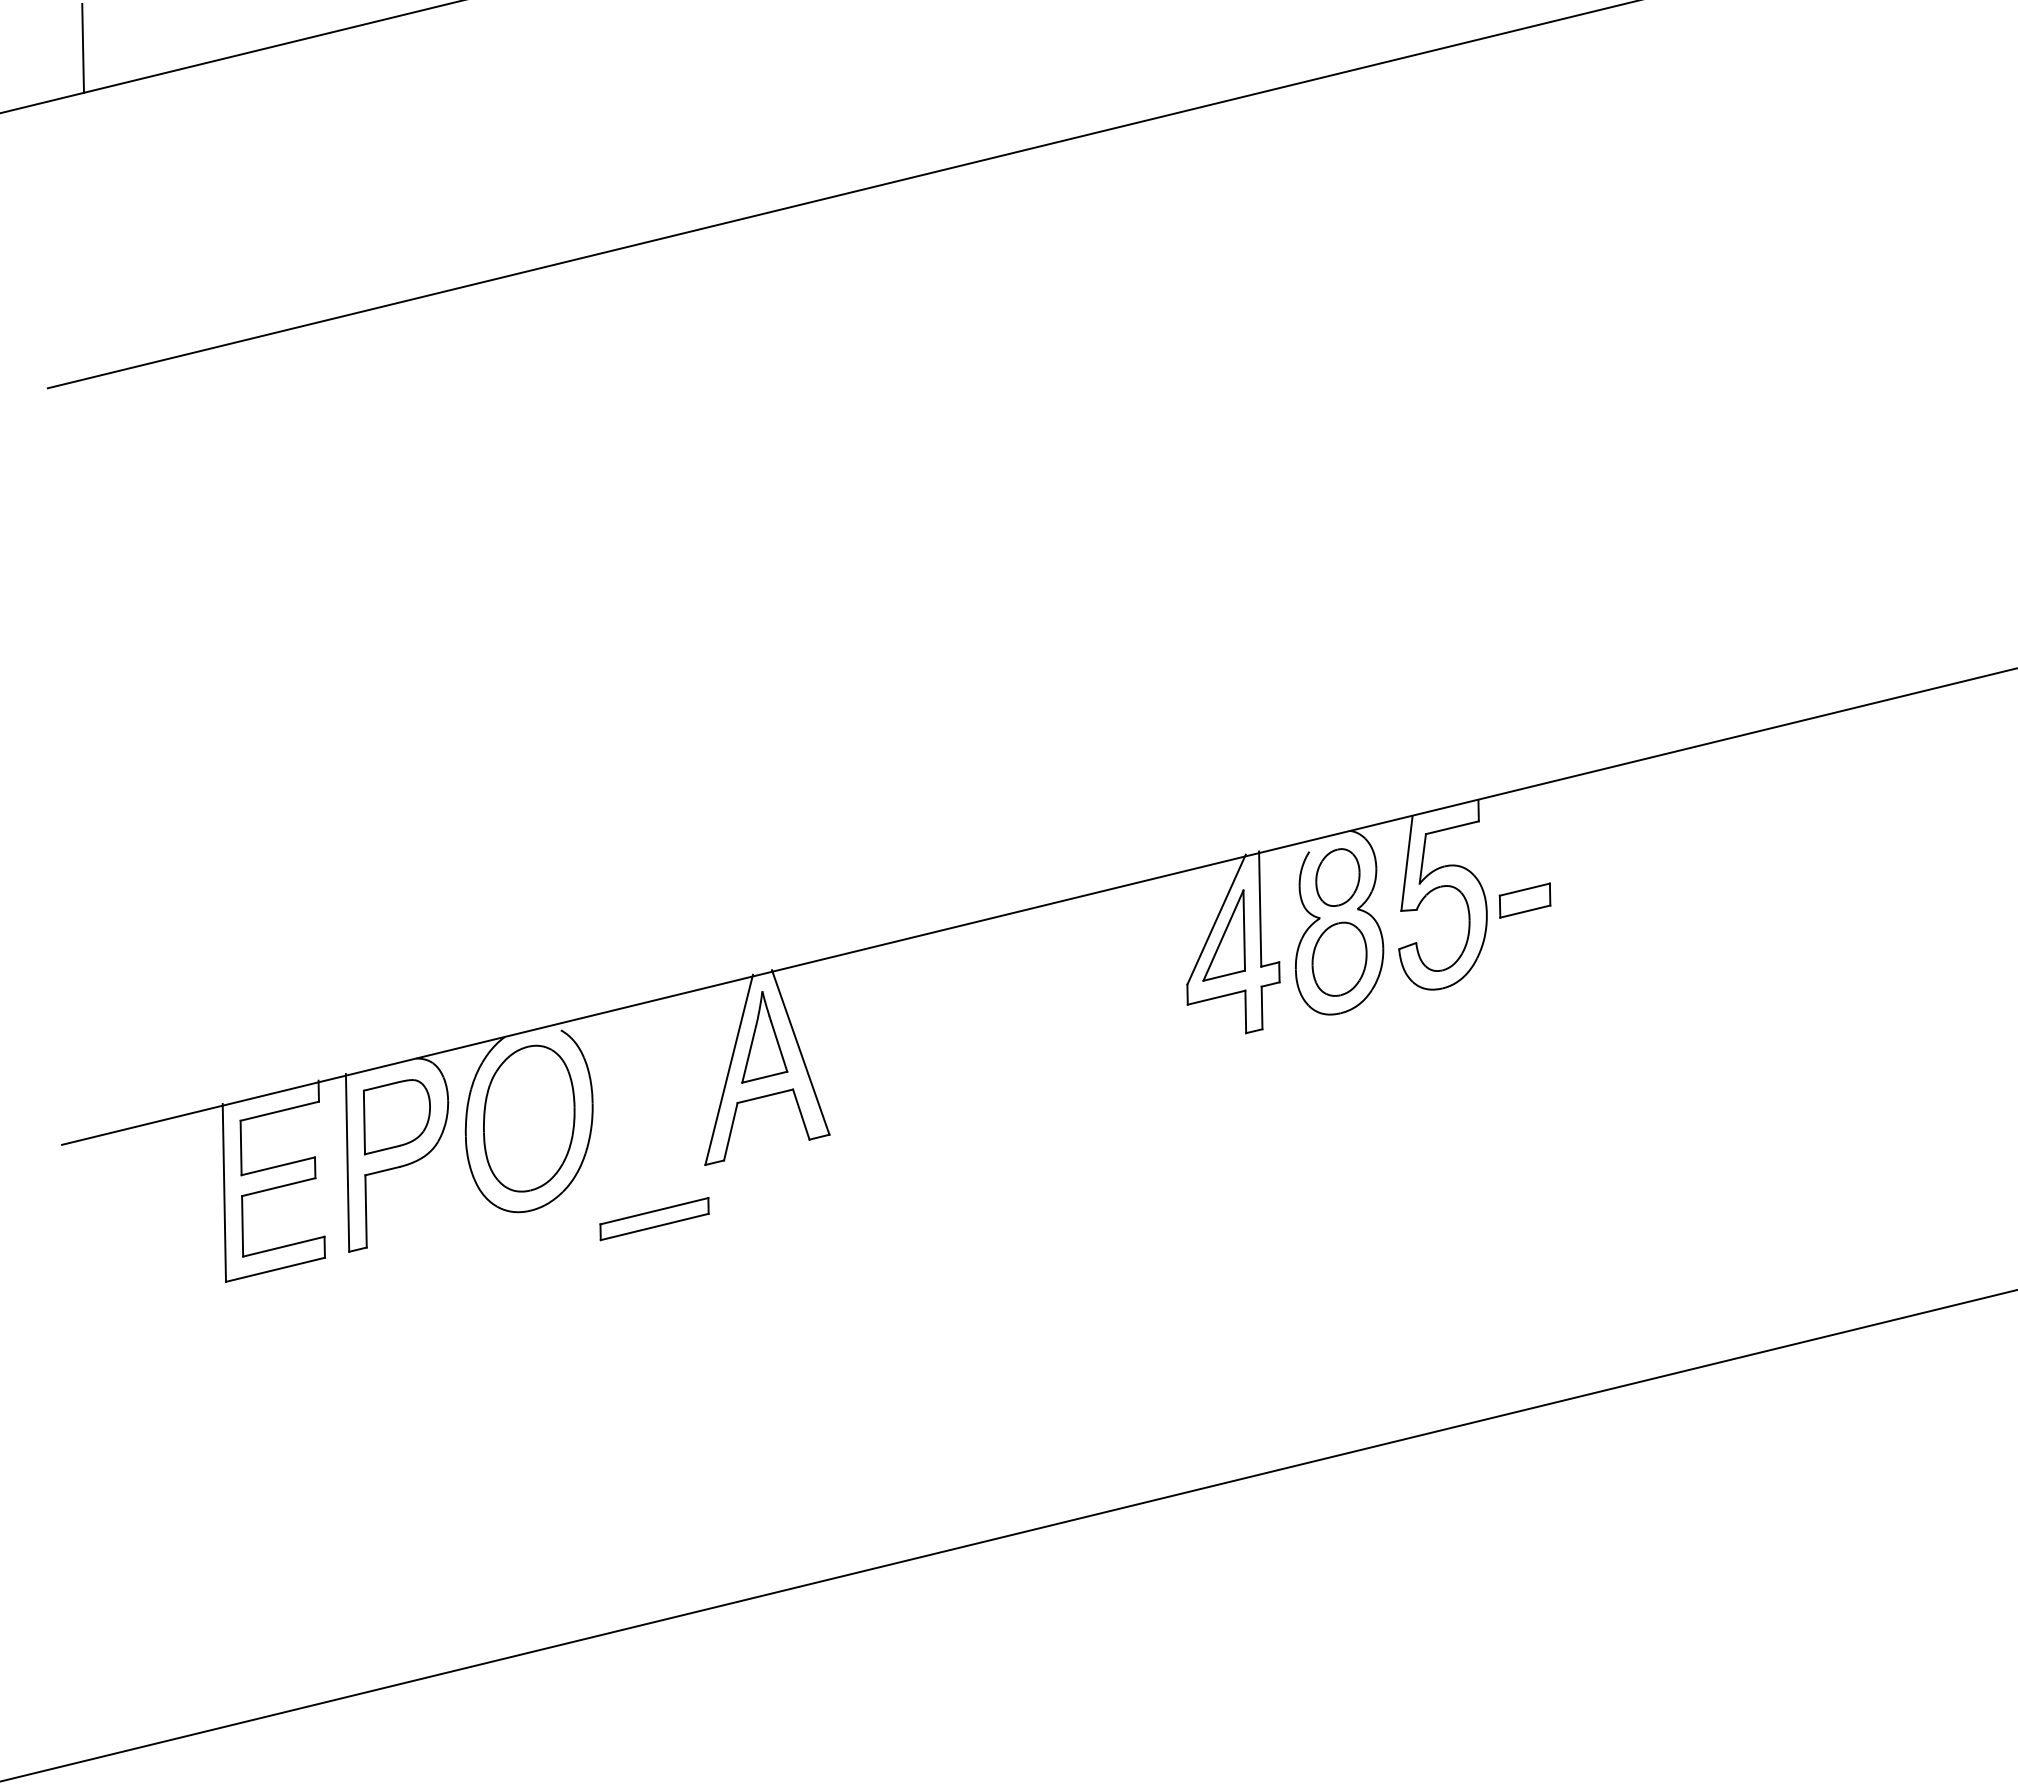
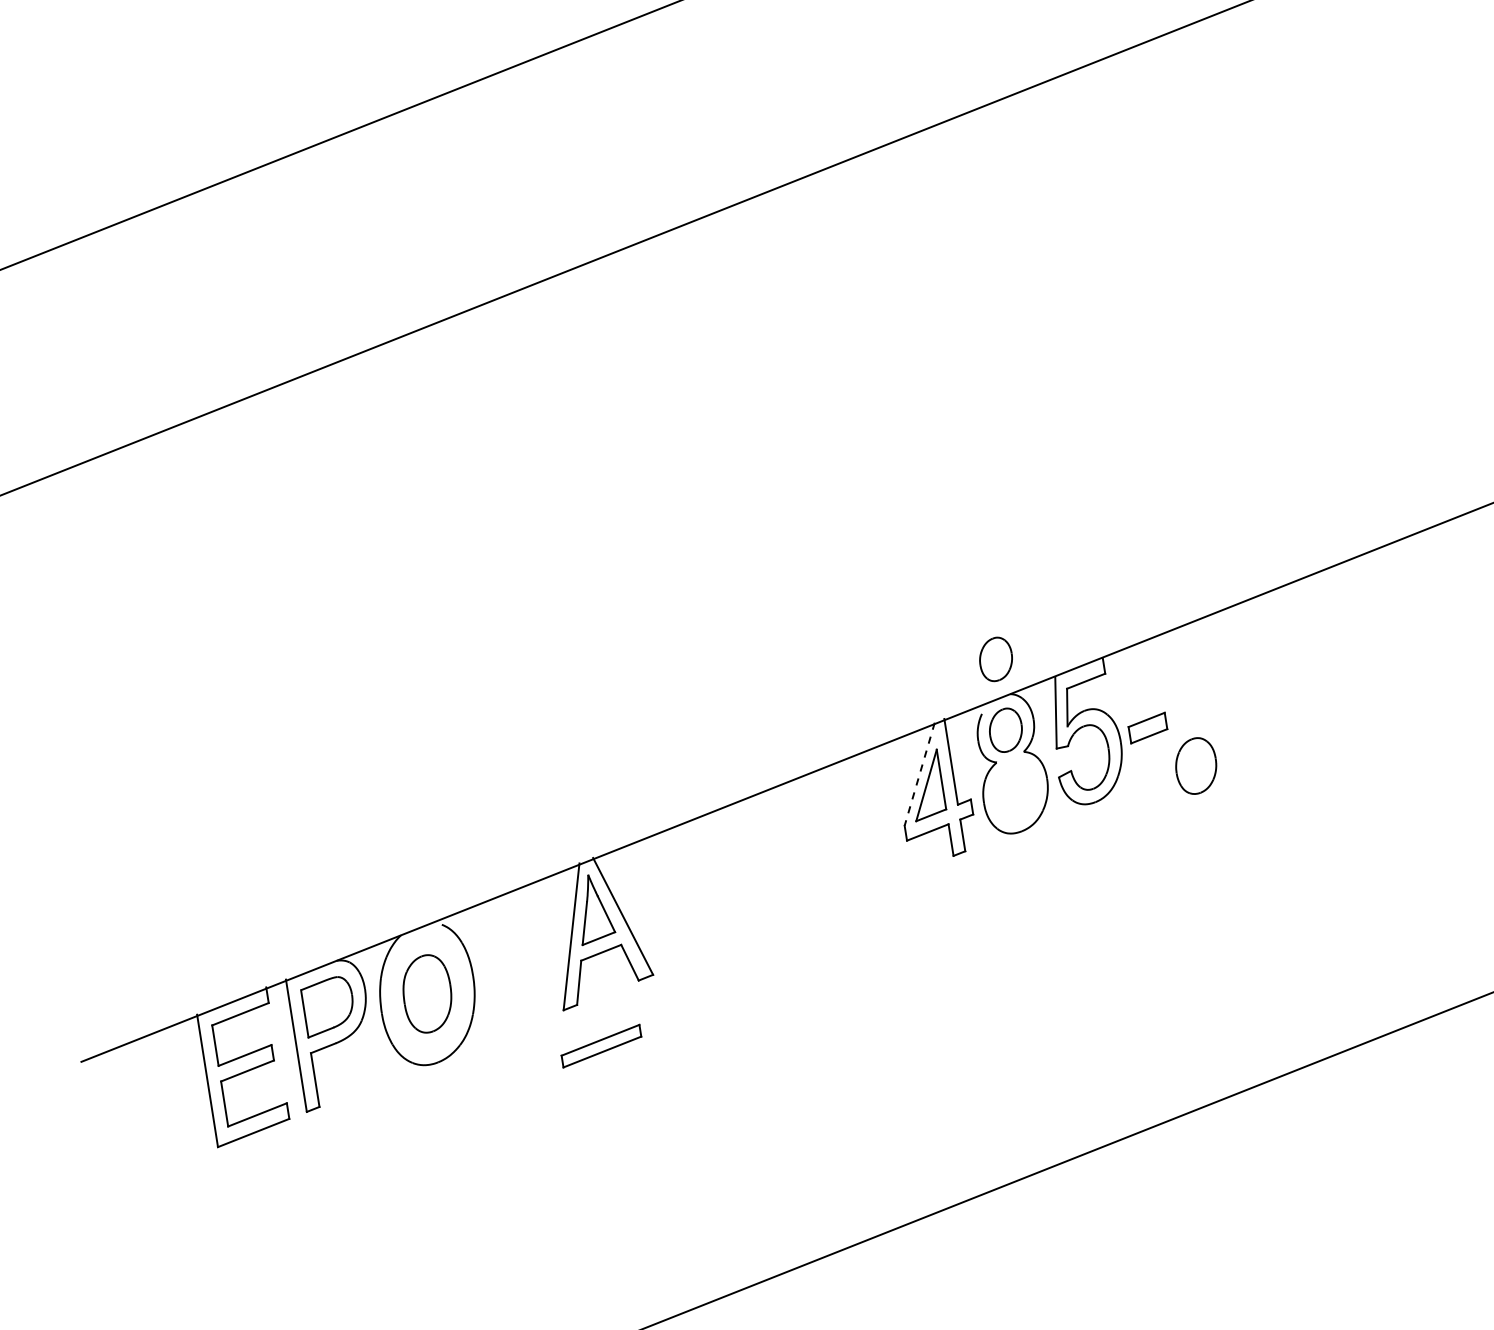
part: (1337, 782) -> (995, 659), added
line: (1216, 920) -> (919, 774), solid -> dashed
part: (1339, 958) -> (1196, 765), moved
part: (529, 1118) -> (427, 993), size x0.7
part: (654, 1219) -> (601, 1046), moved

